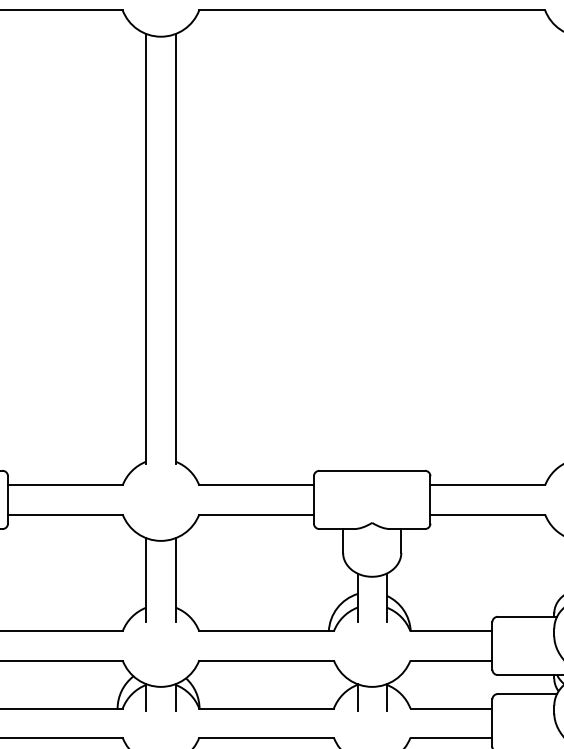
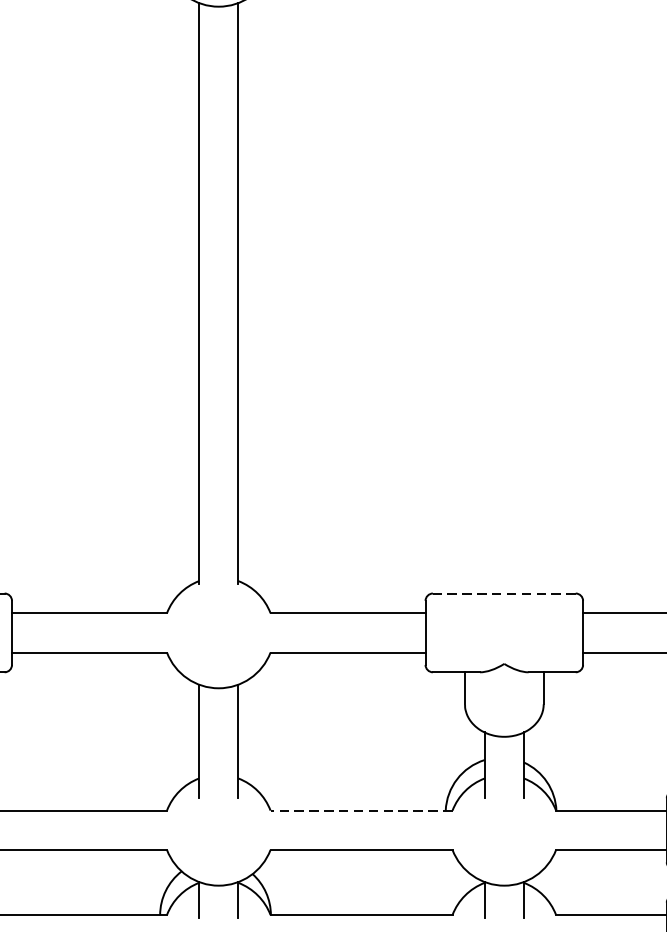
line: (372, 470) -> (504, 593), solid -> dashed
line: (266, 631) -> (361, 810), solid -> dashed

